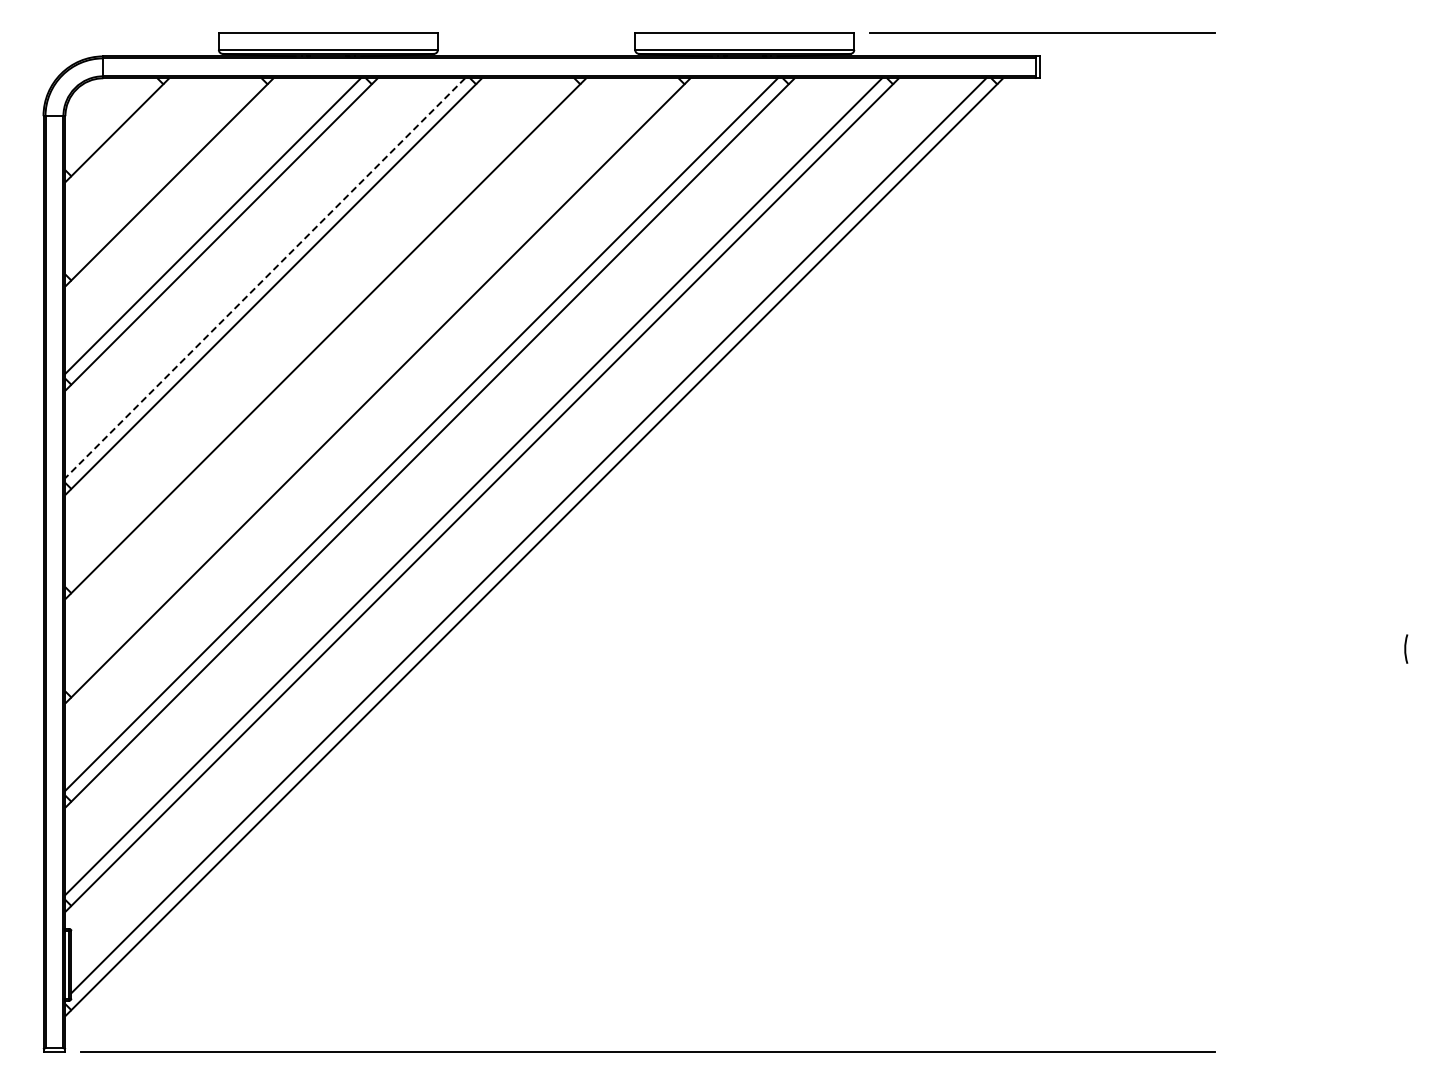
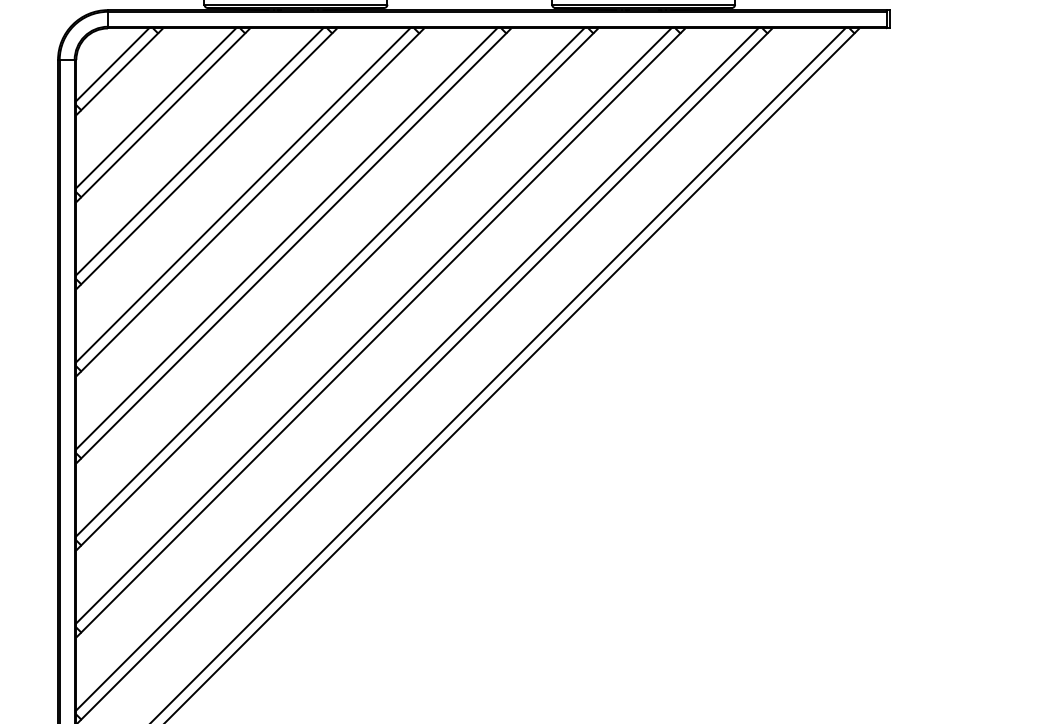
line: (108, 121) -> (112, 64), added
line: (160, 173) -> (155, 107), added
line: (265, 278) -> (243, 195), dashed -> solid
line: (317, 330) -> (286, 239), added
line: (369, 382) -> (330, 282), added

